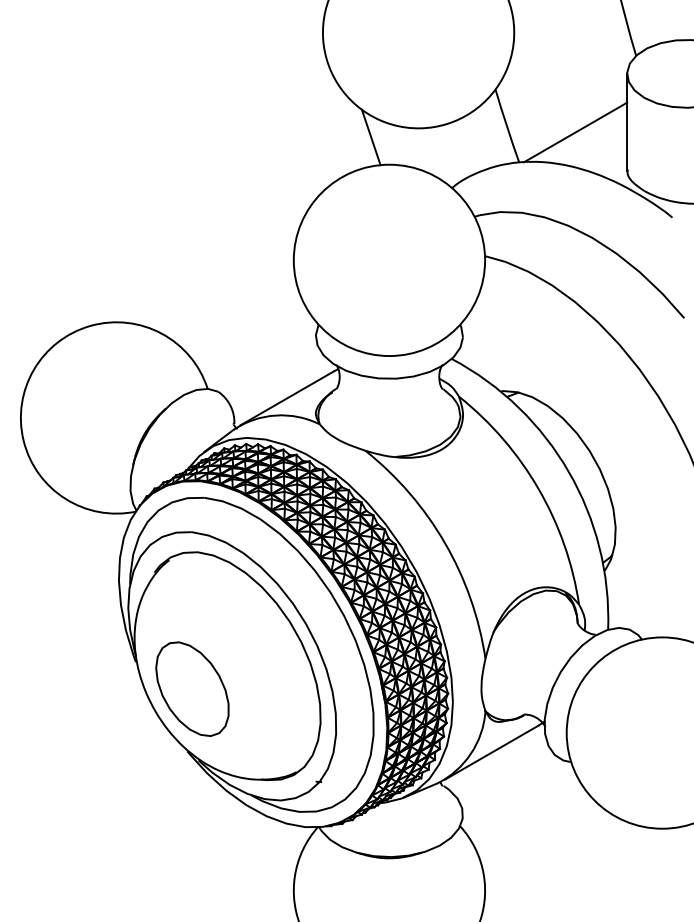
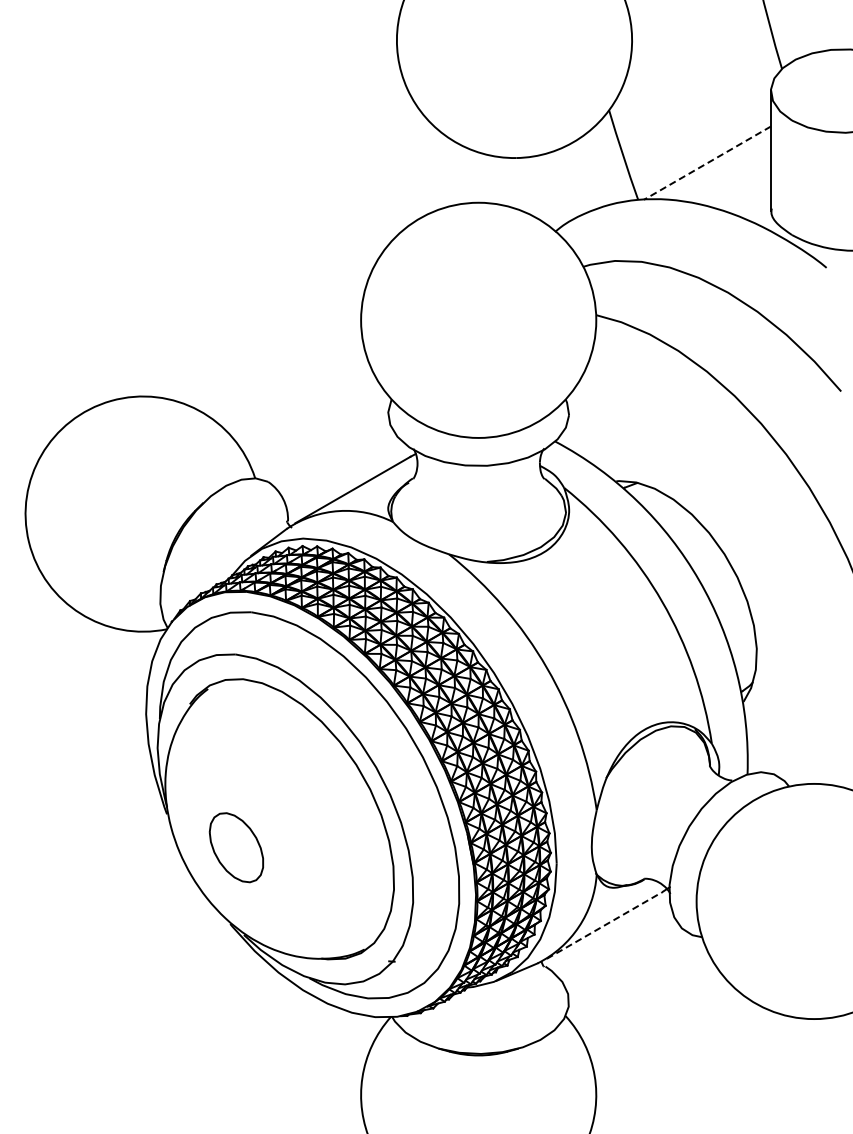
line: (575, 132) -> (707, 163), solid -> dashed
line: (370, 137) -> (455, 169), removed
part: (192, 689) -> (236, 847), size x0.6
line: (491, 752) -> (604, 925), solid -> dashed

